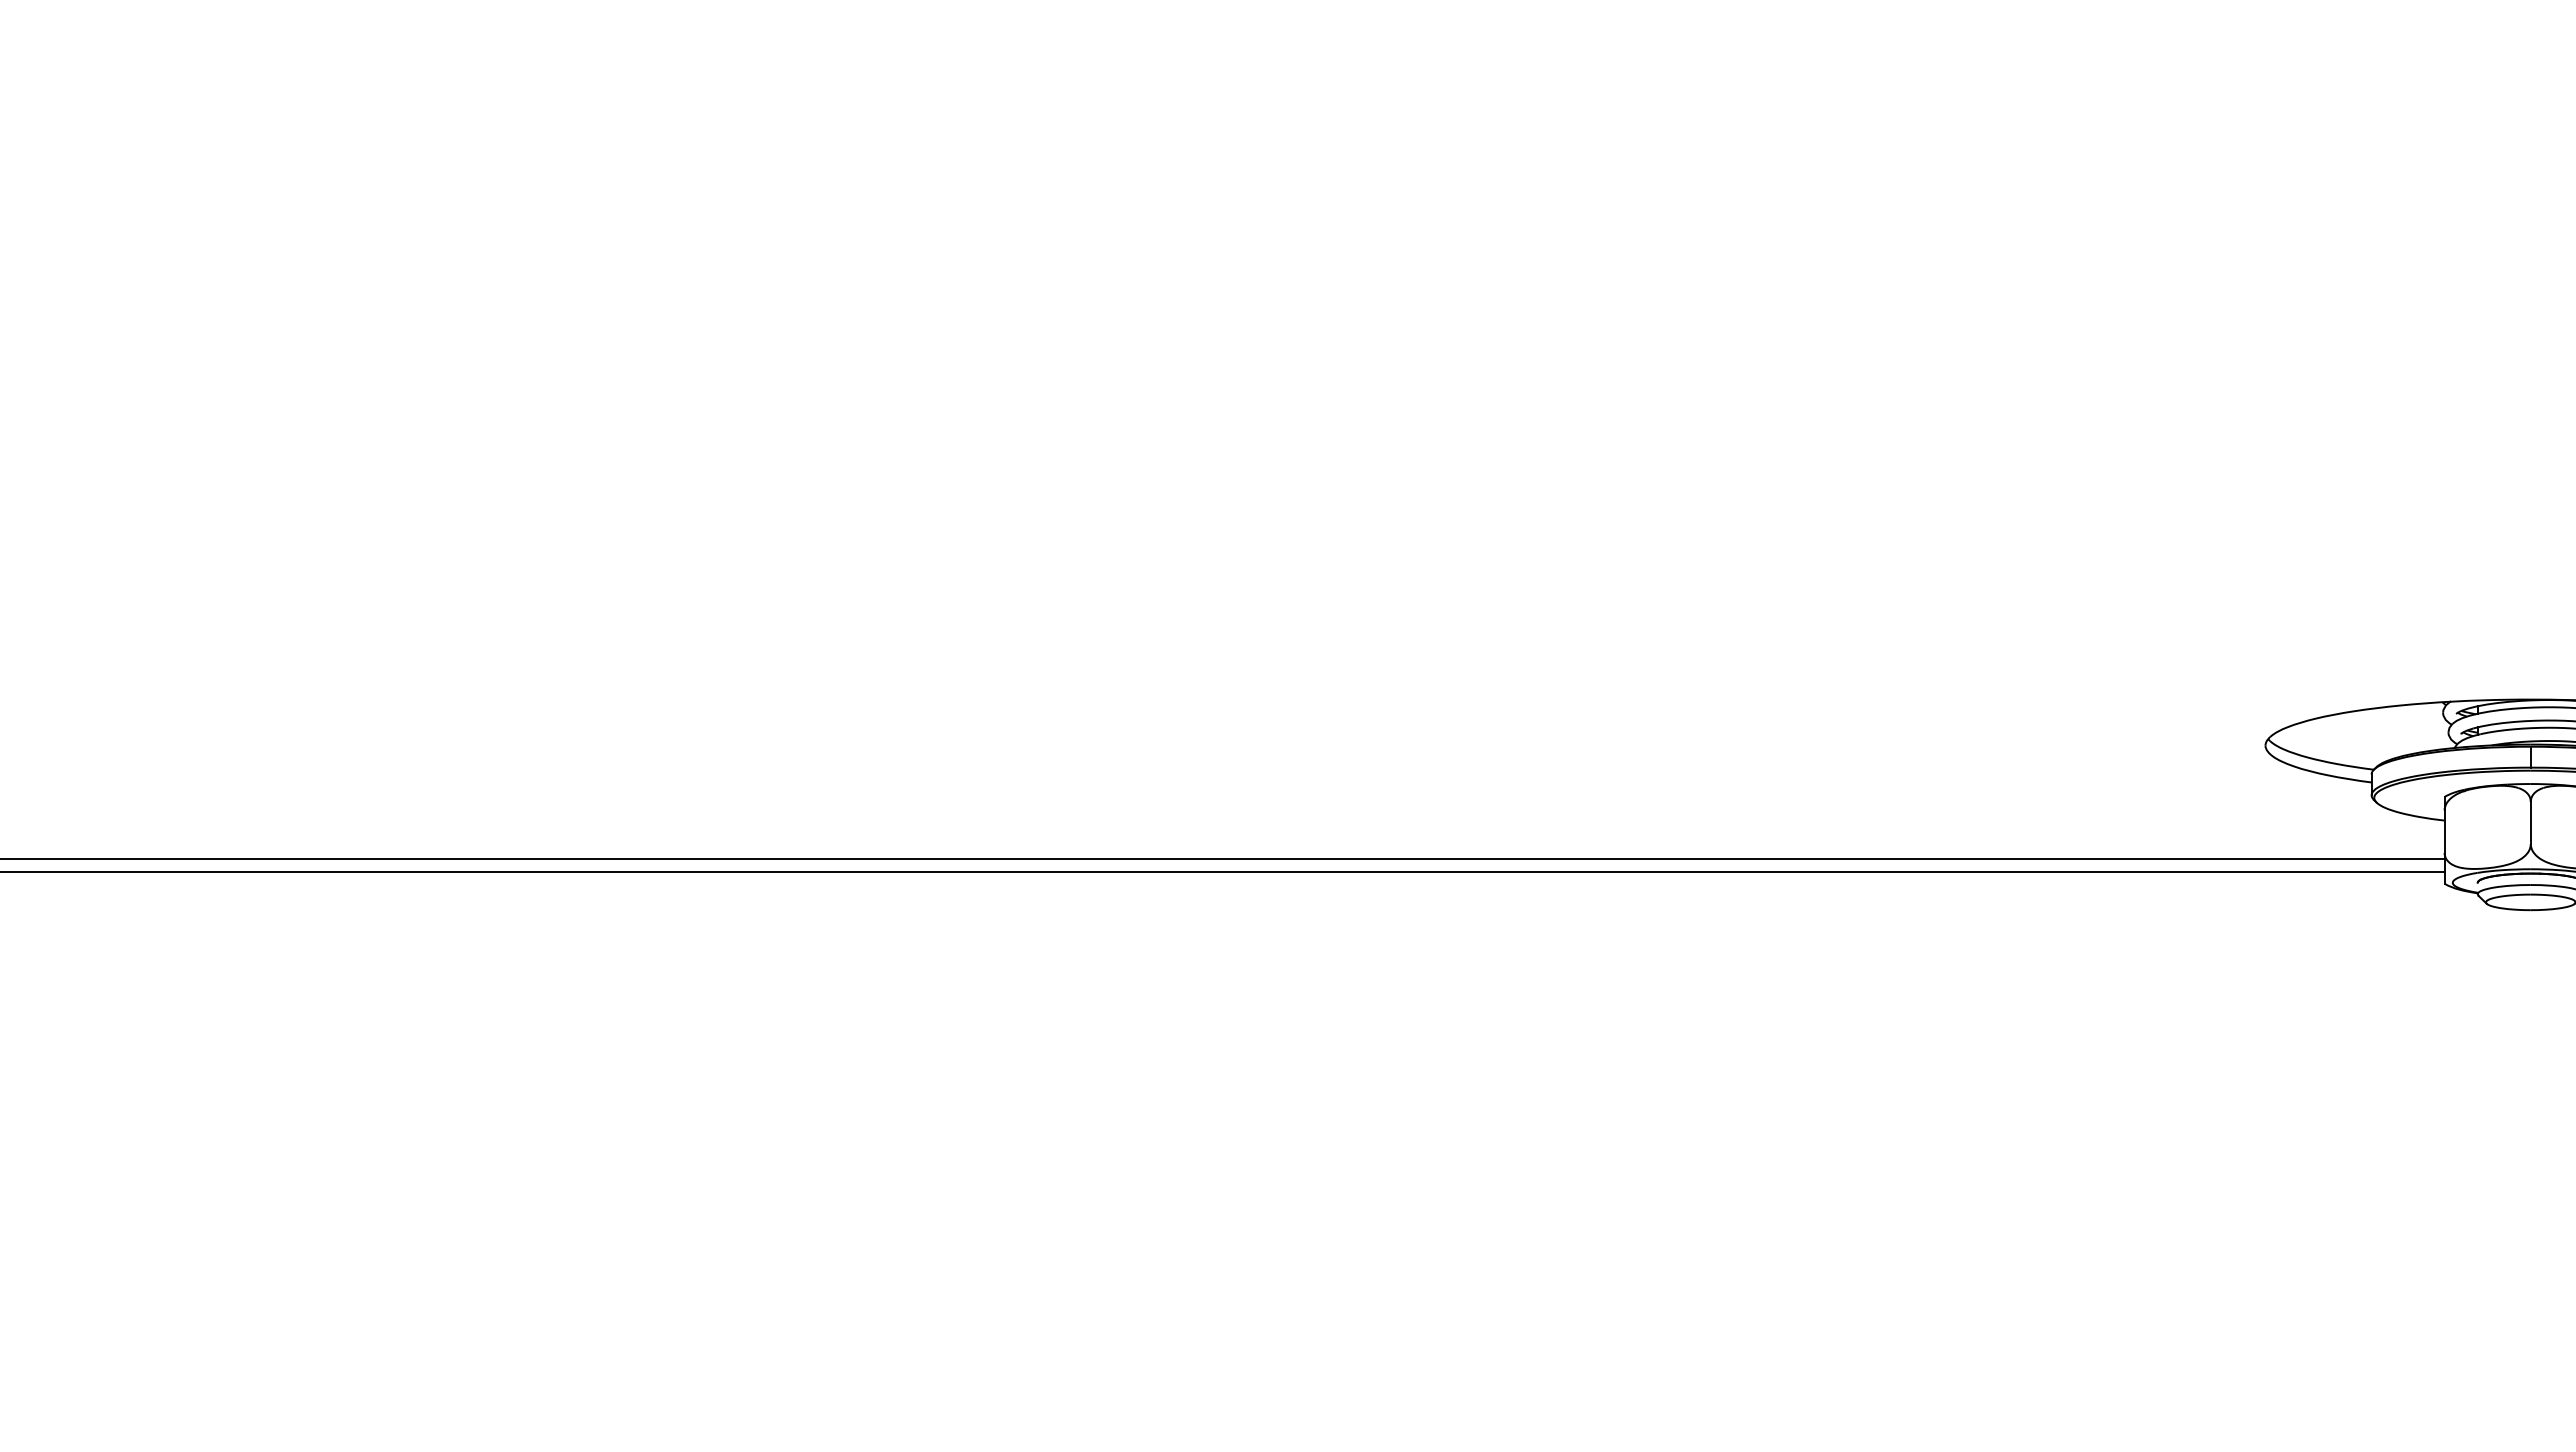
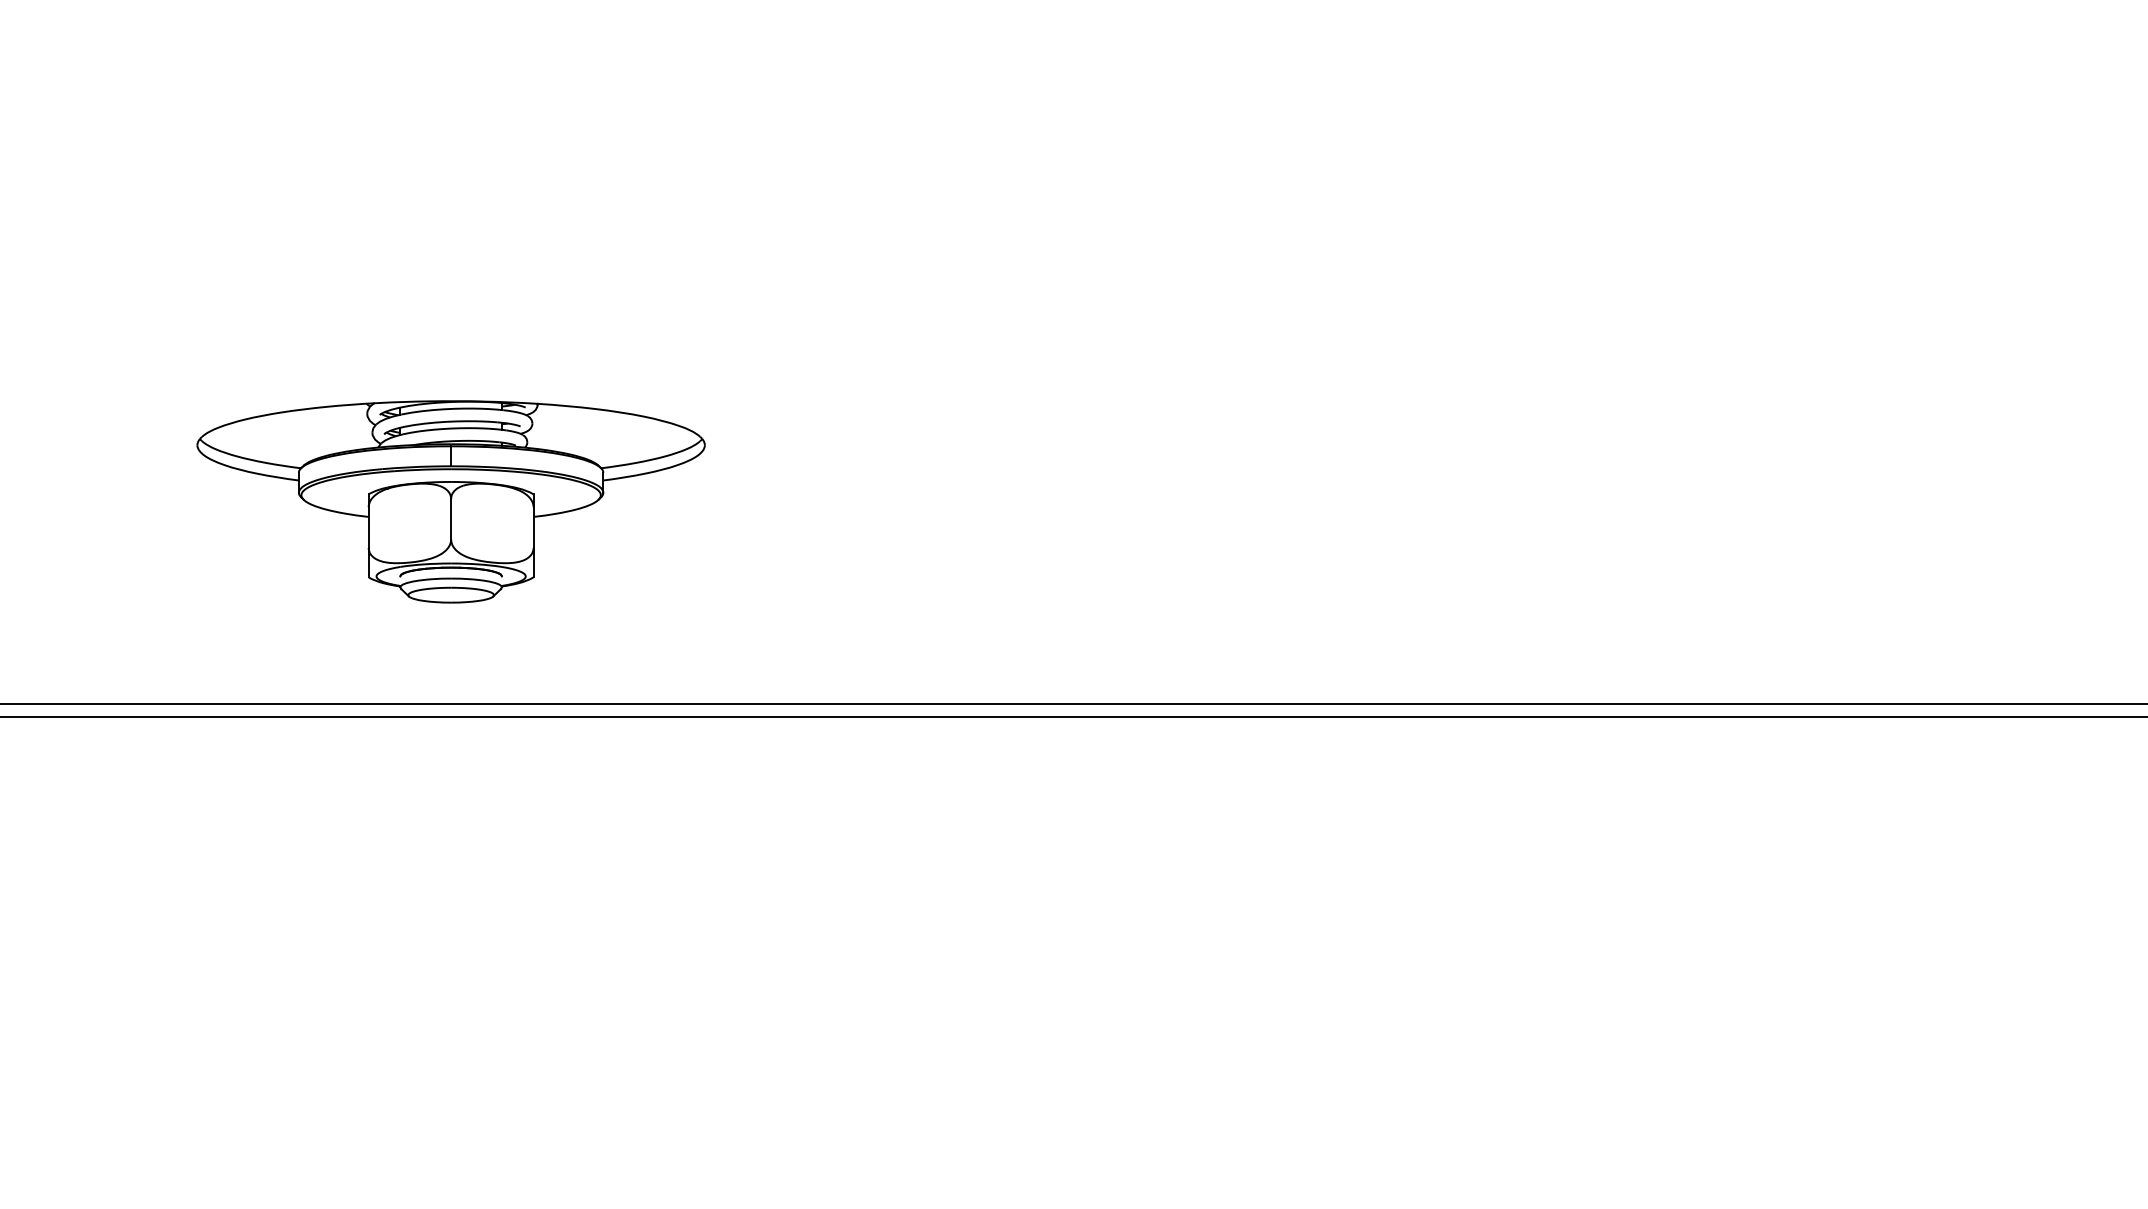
part: (275, 647) -> (450, 501), added

